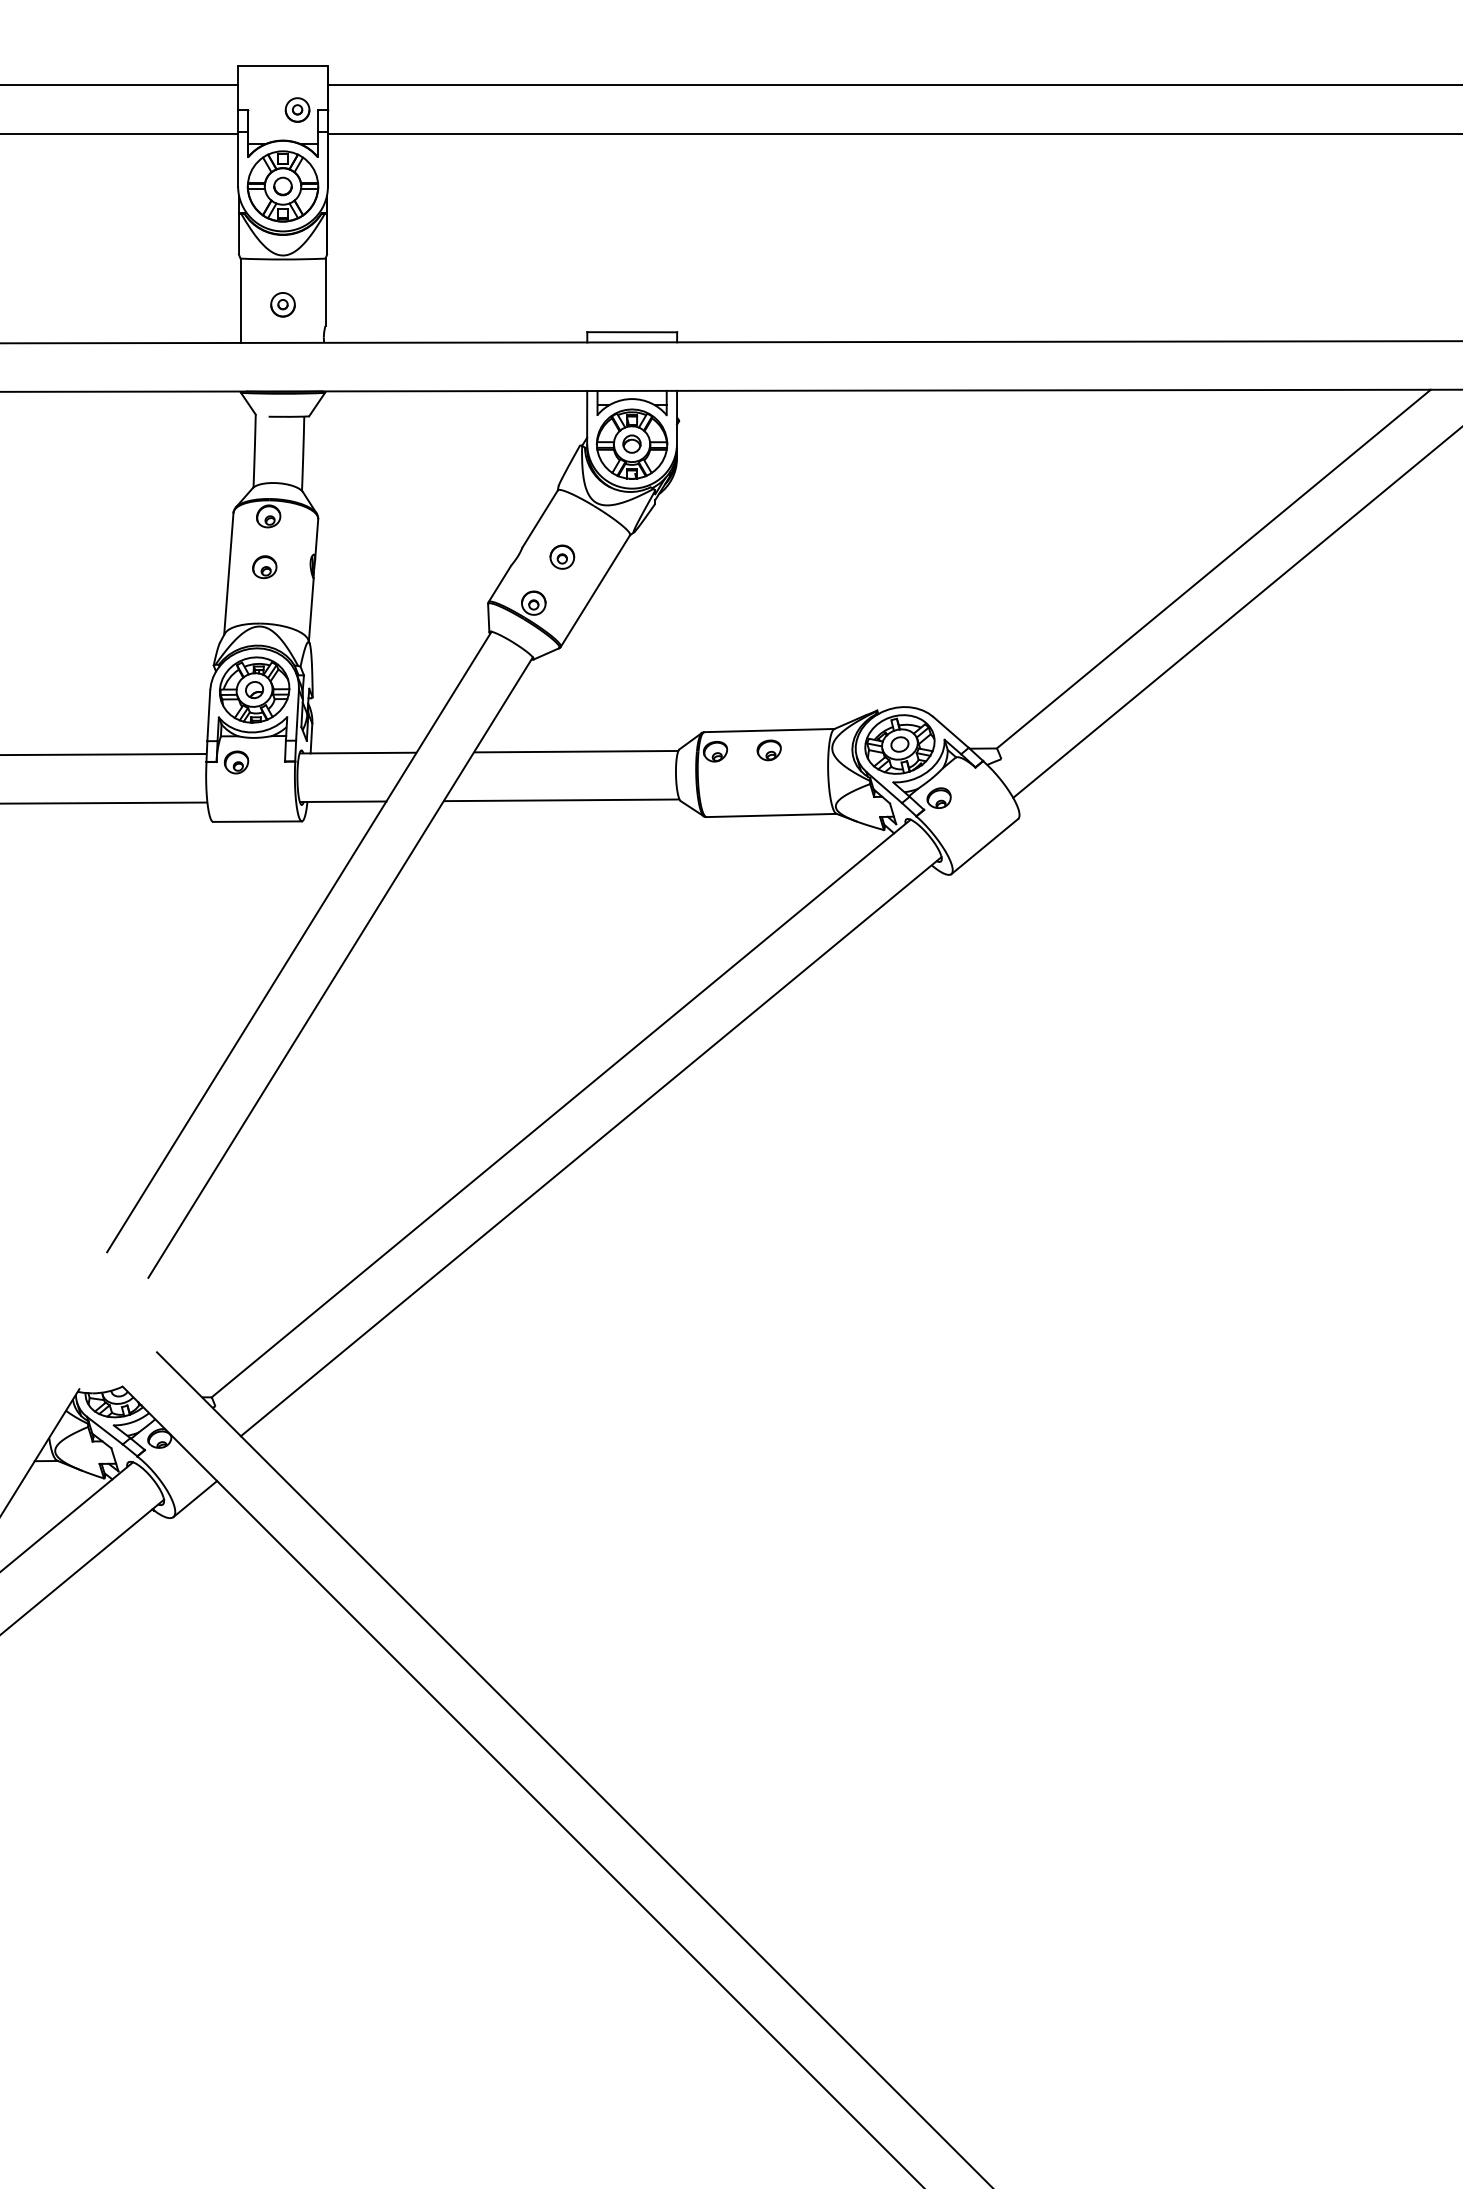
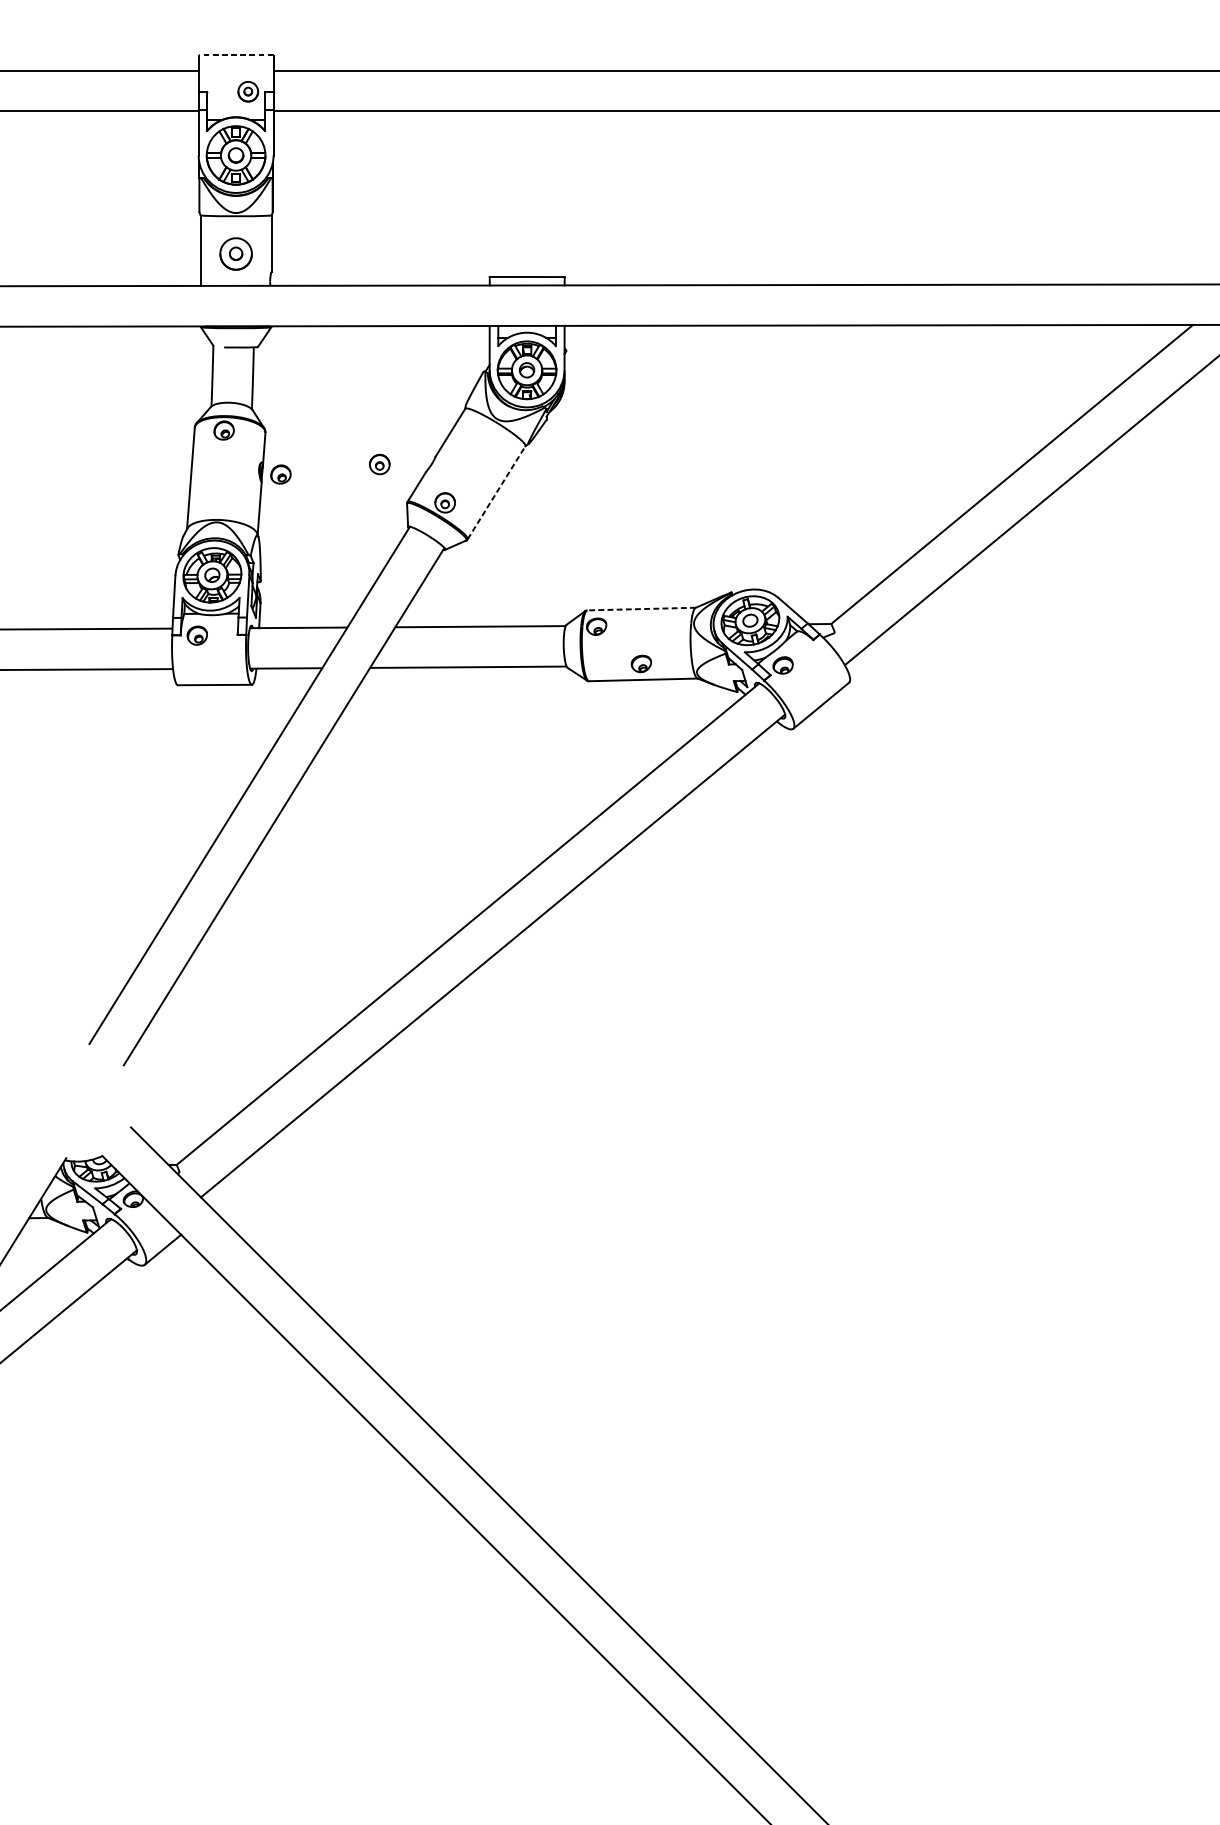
line: (283, 65) -> (236, 54), solid -> dashed
part: (282, 304) -> (235, 253), size x1.6
part: (562, 556) -> (379, 463), moved
part: (264, 567) -> (280, 474), moved
line: (595, 590) -> (496, 492), solid -> dashed
line: (768, 730) -> (640, 609), solid -> dashed
part: (768, 750) -> (640, 664), moved

